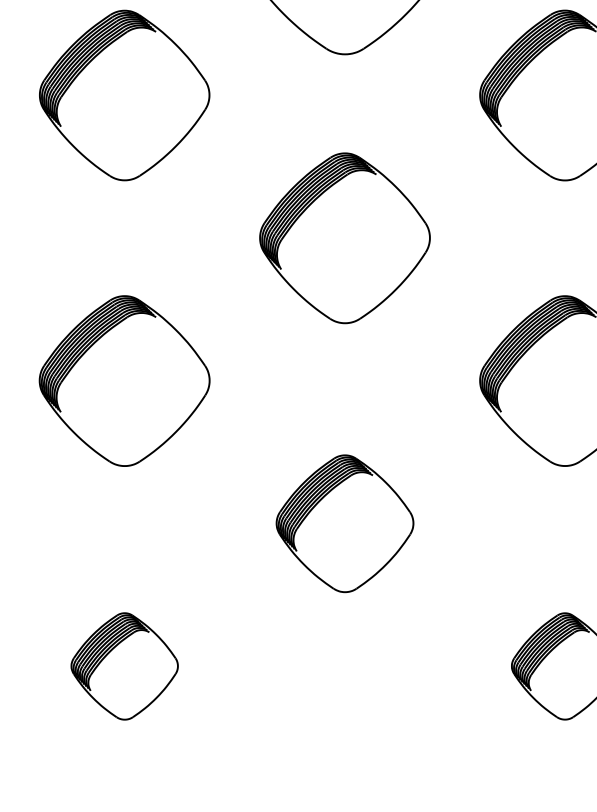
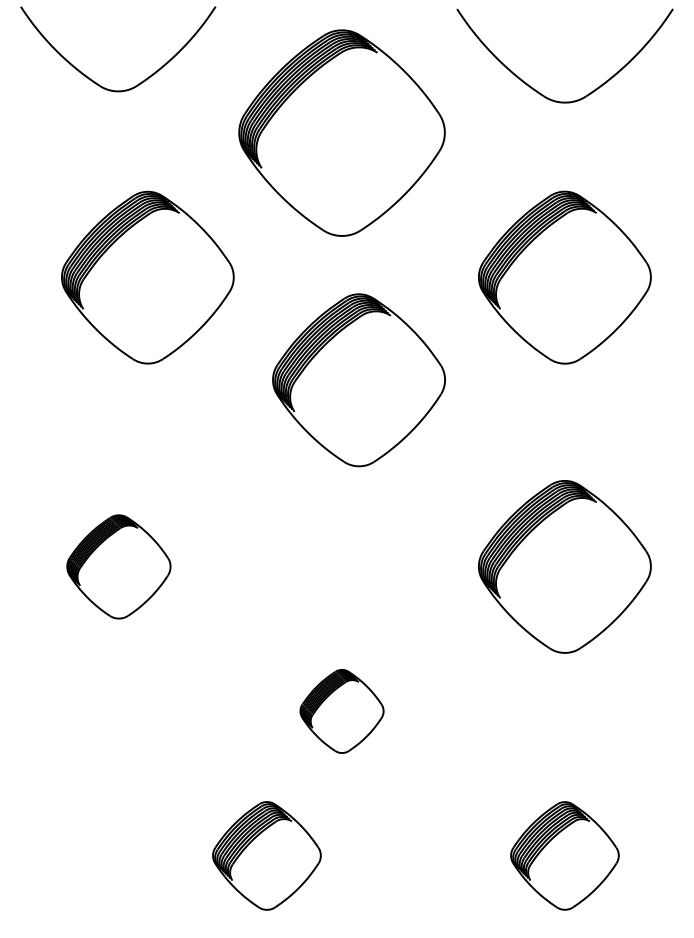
part: (124, 95) -> (147, 277), moved
part: (344, 238) -> (358, 380), moved
part: (124, 380) -> (118, 566), size x0.6
part: (344, 523) -> (341, 711), size x0.6
part: (124, 666) -> (266, 855), moved

